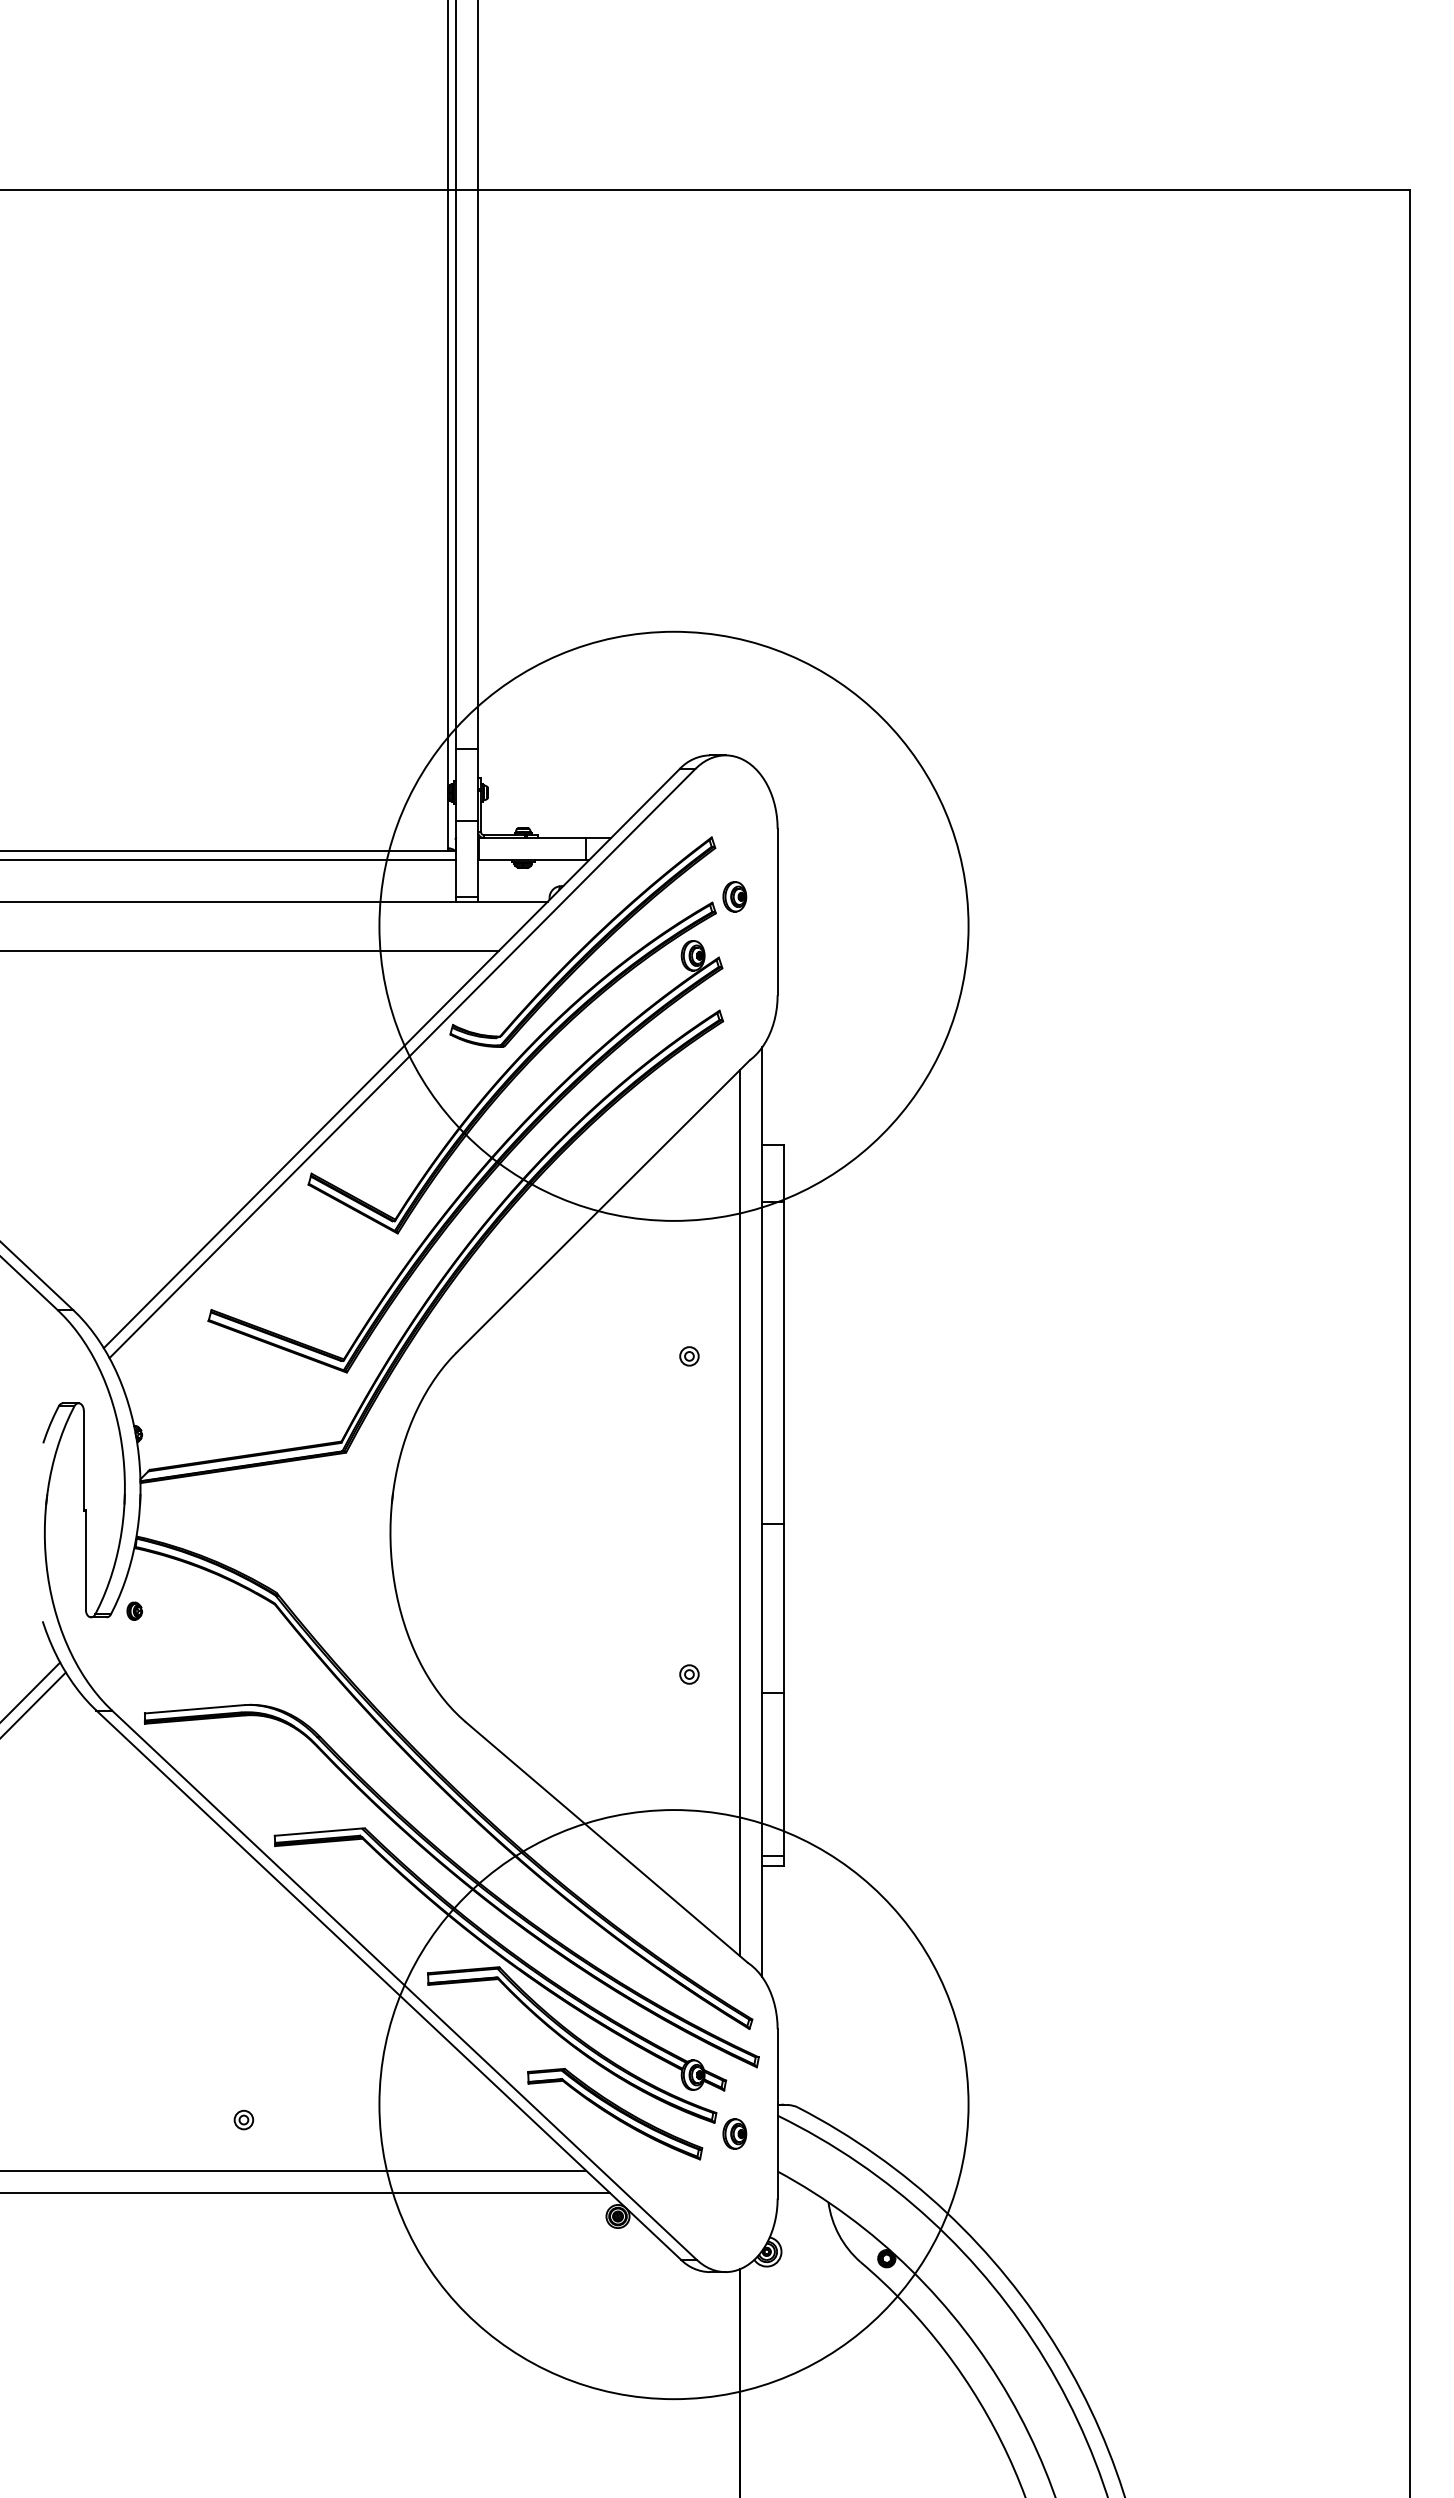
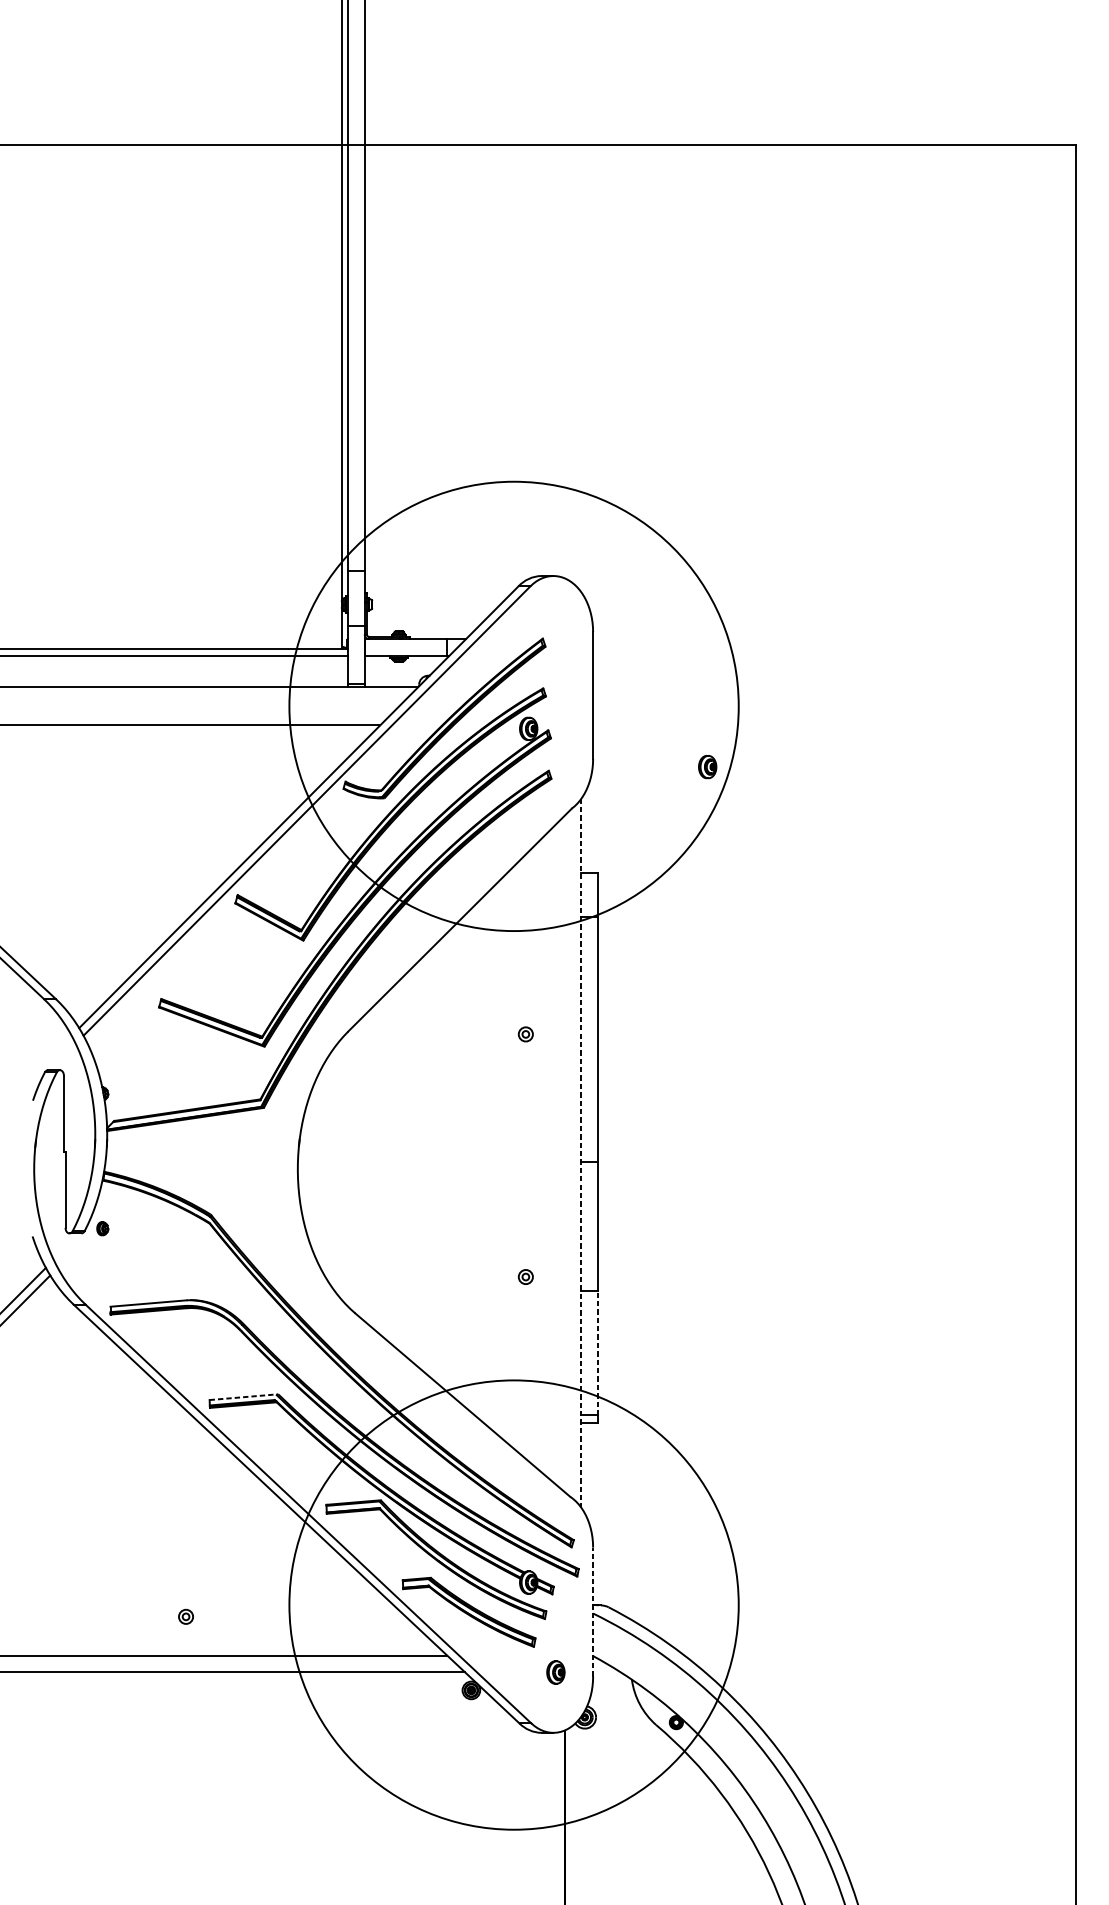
part: (734, 896) -> (707, 766), moved
line: (740, 1512) -> (564, 1153), removed
line: (762, 1512) -> (581, 1153), solid -> dashed
line: (784, 1773) -> (598, 1352), solid -> dashed
line: (320, 1831) -> (244, 1396), solid -> dashed
line: (777, 2113) -> (593, 1611), solid -> dashed
part: (734, 2133) -> (555, 1672), moved

